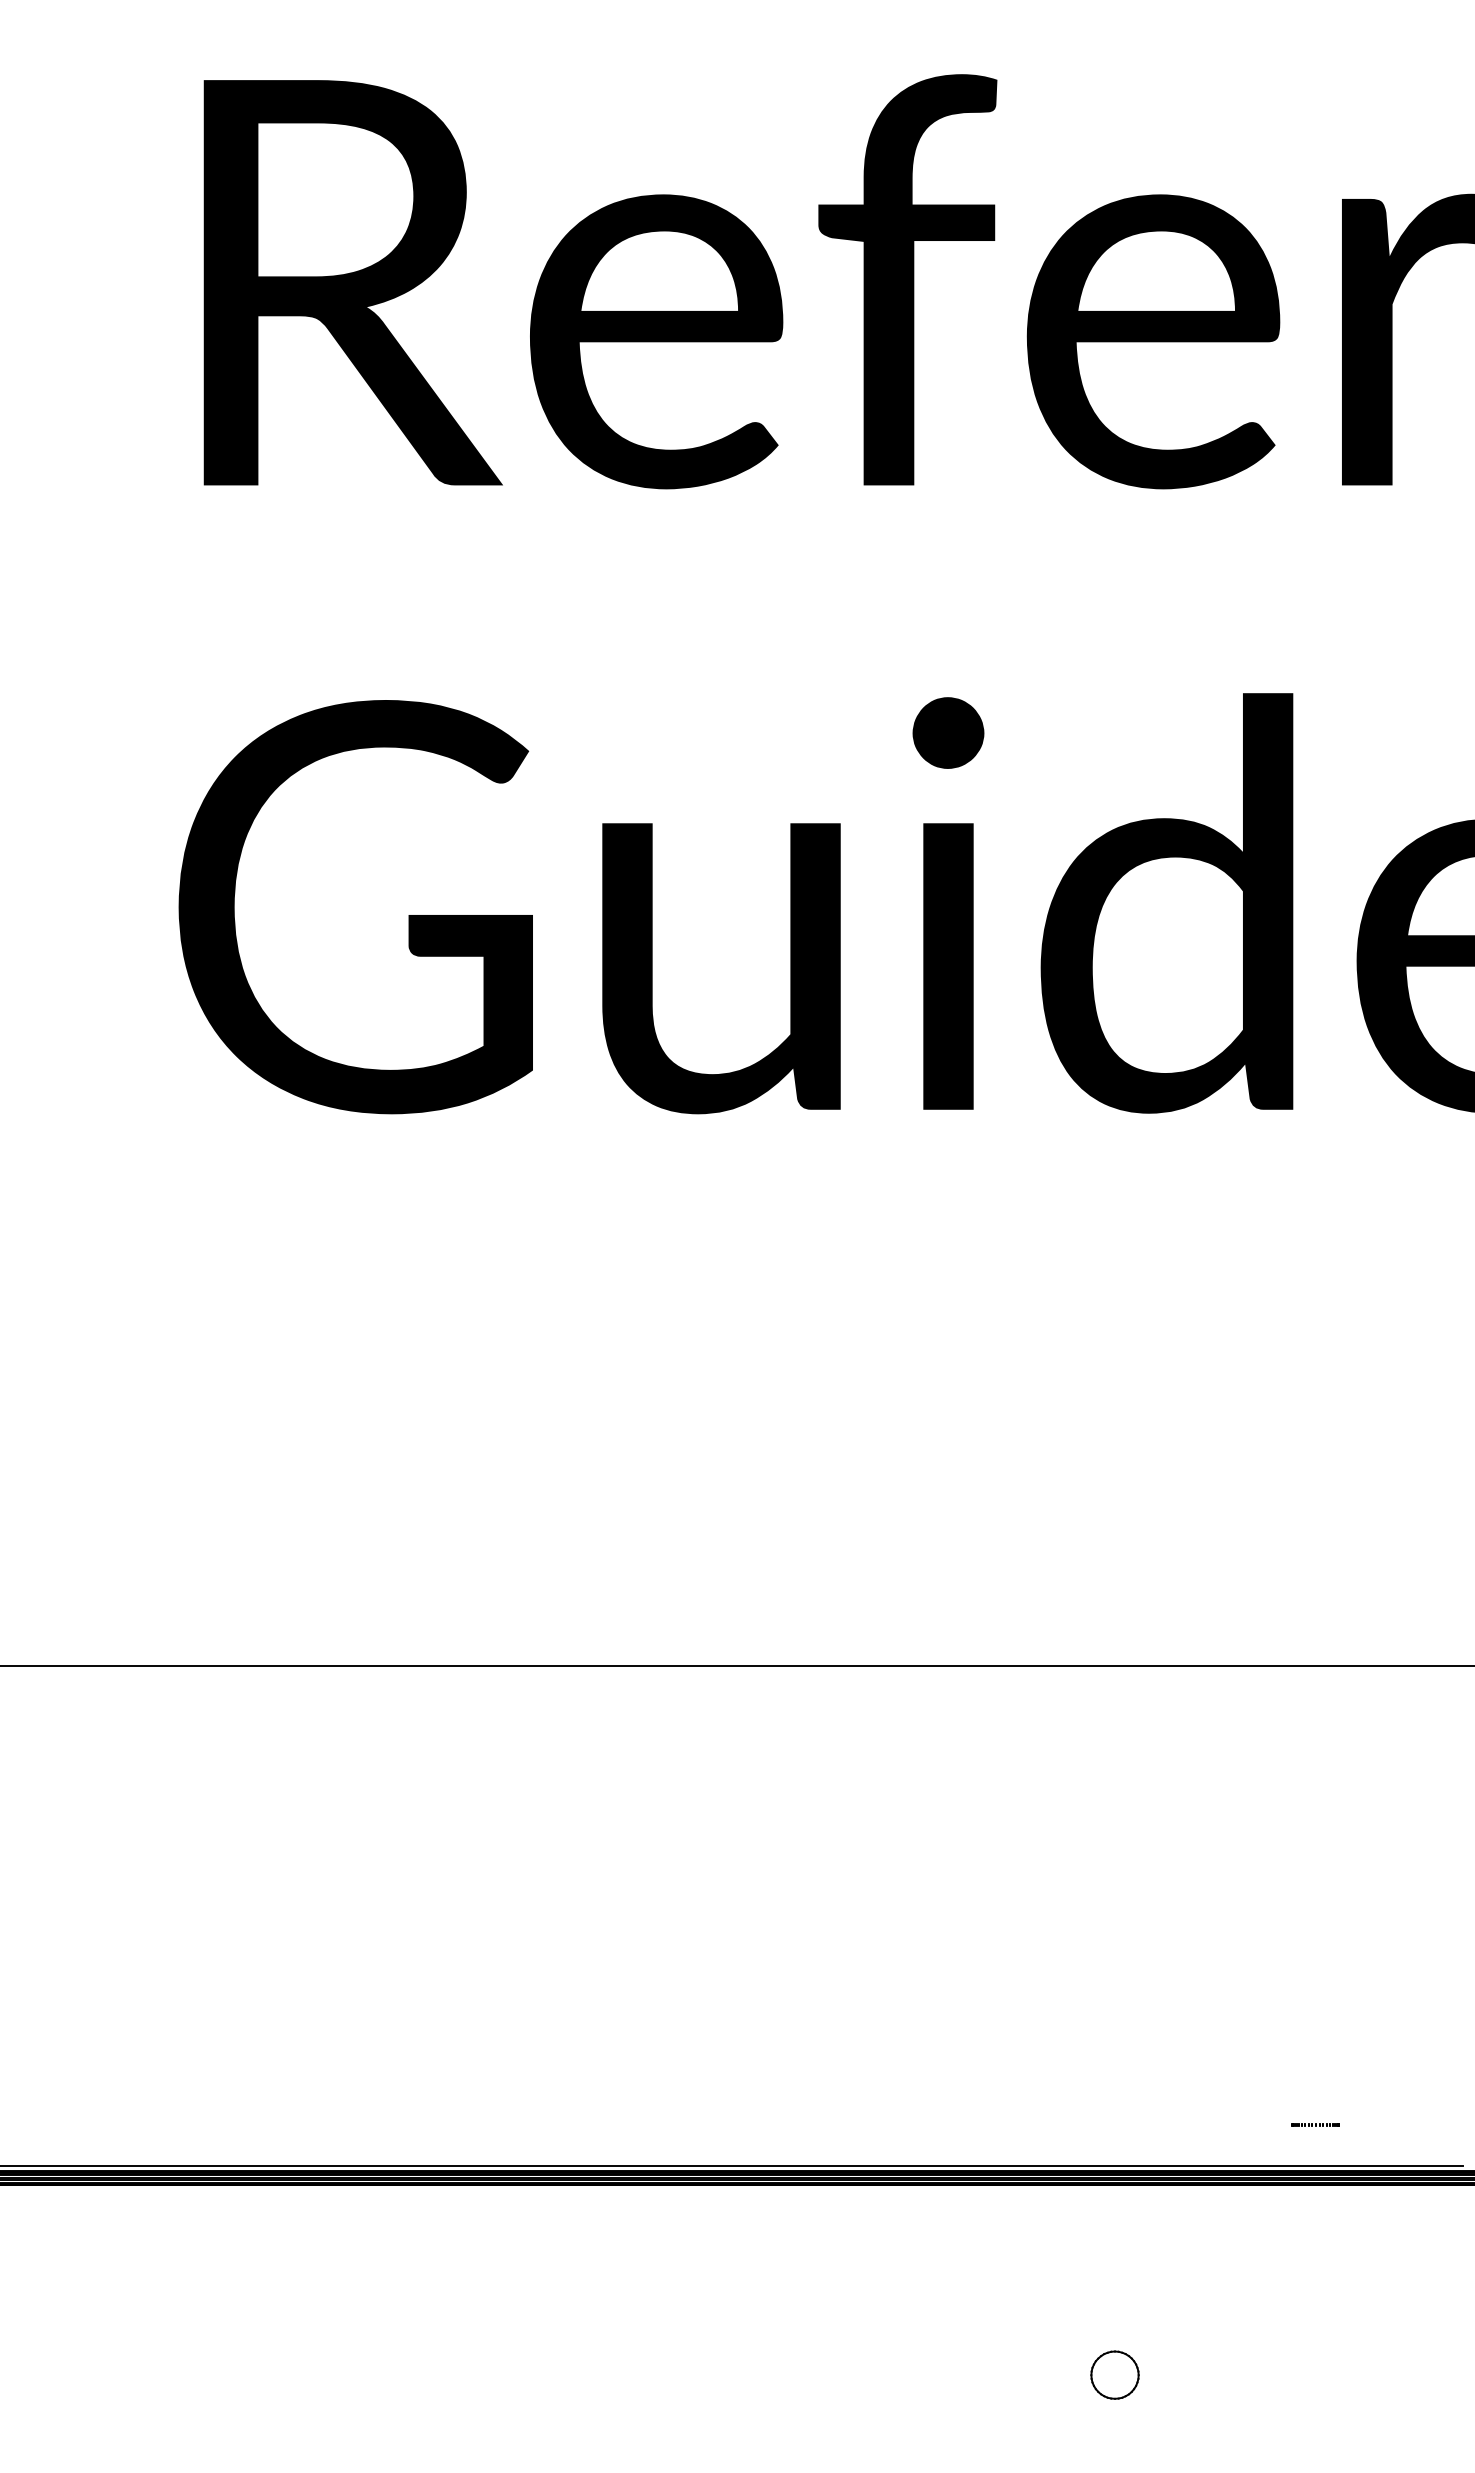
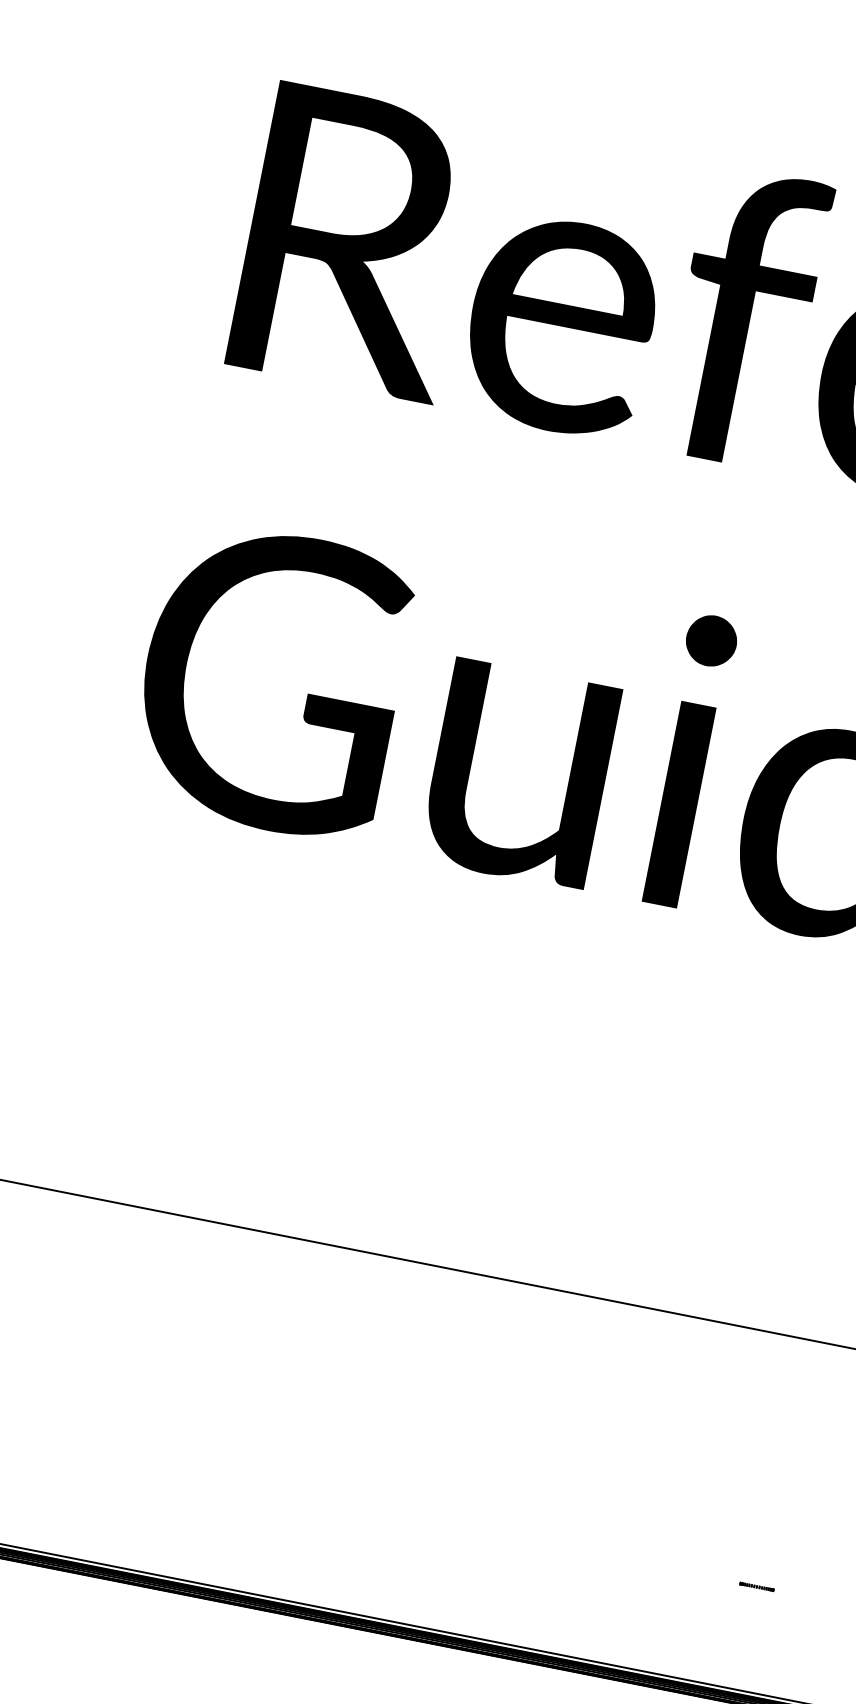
line: (1315, 2124) -> (756, 1586), moved

